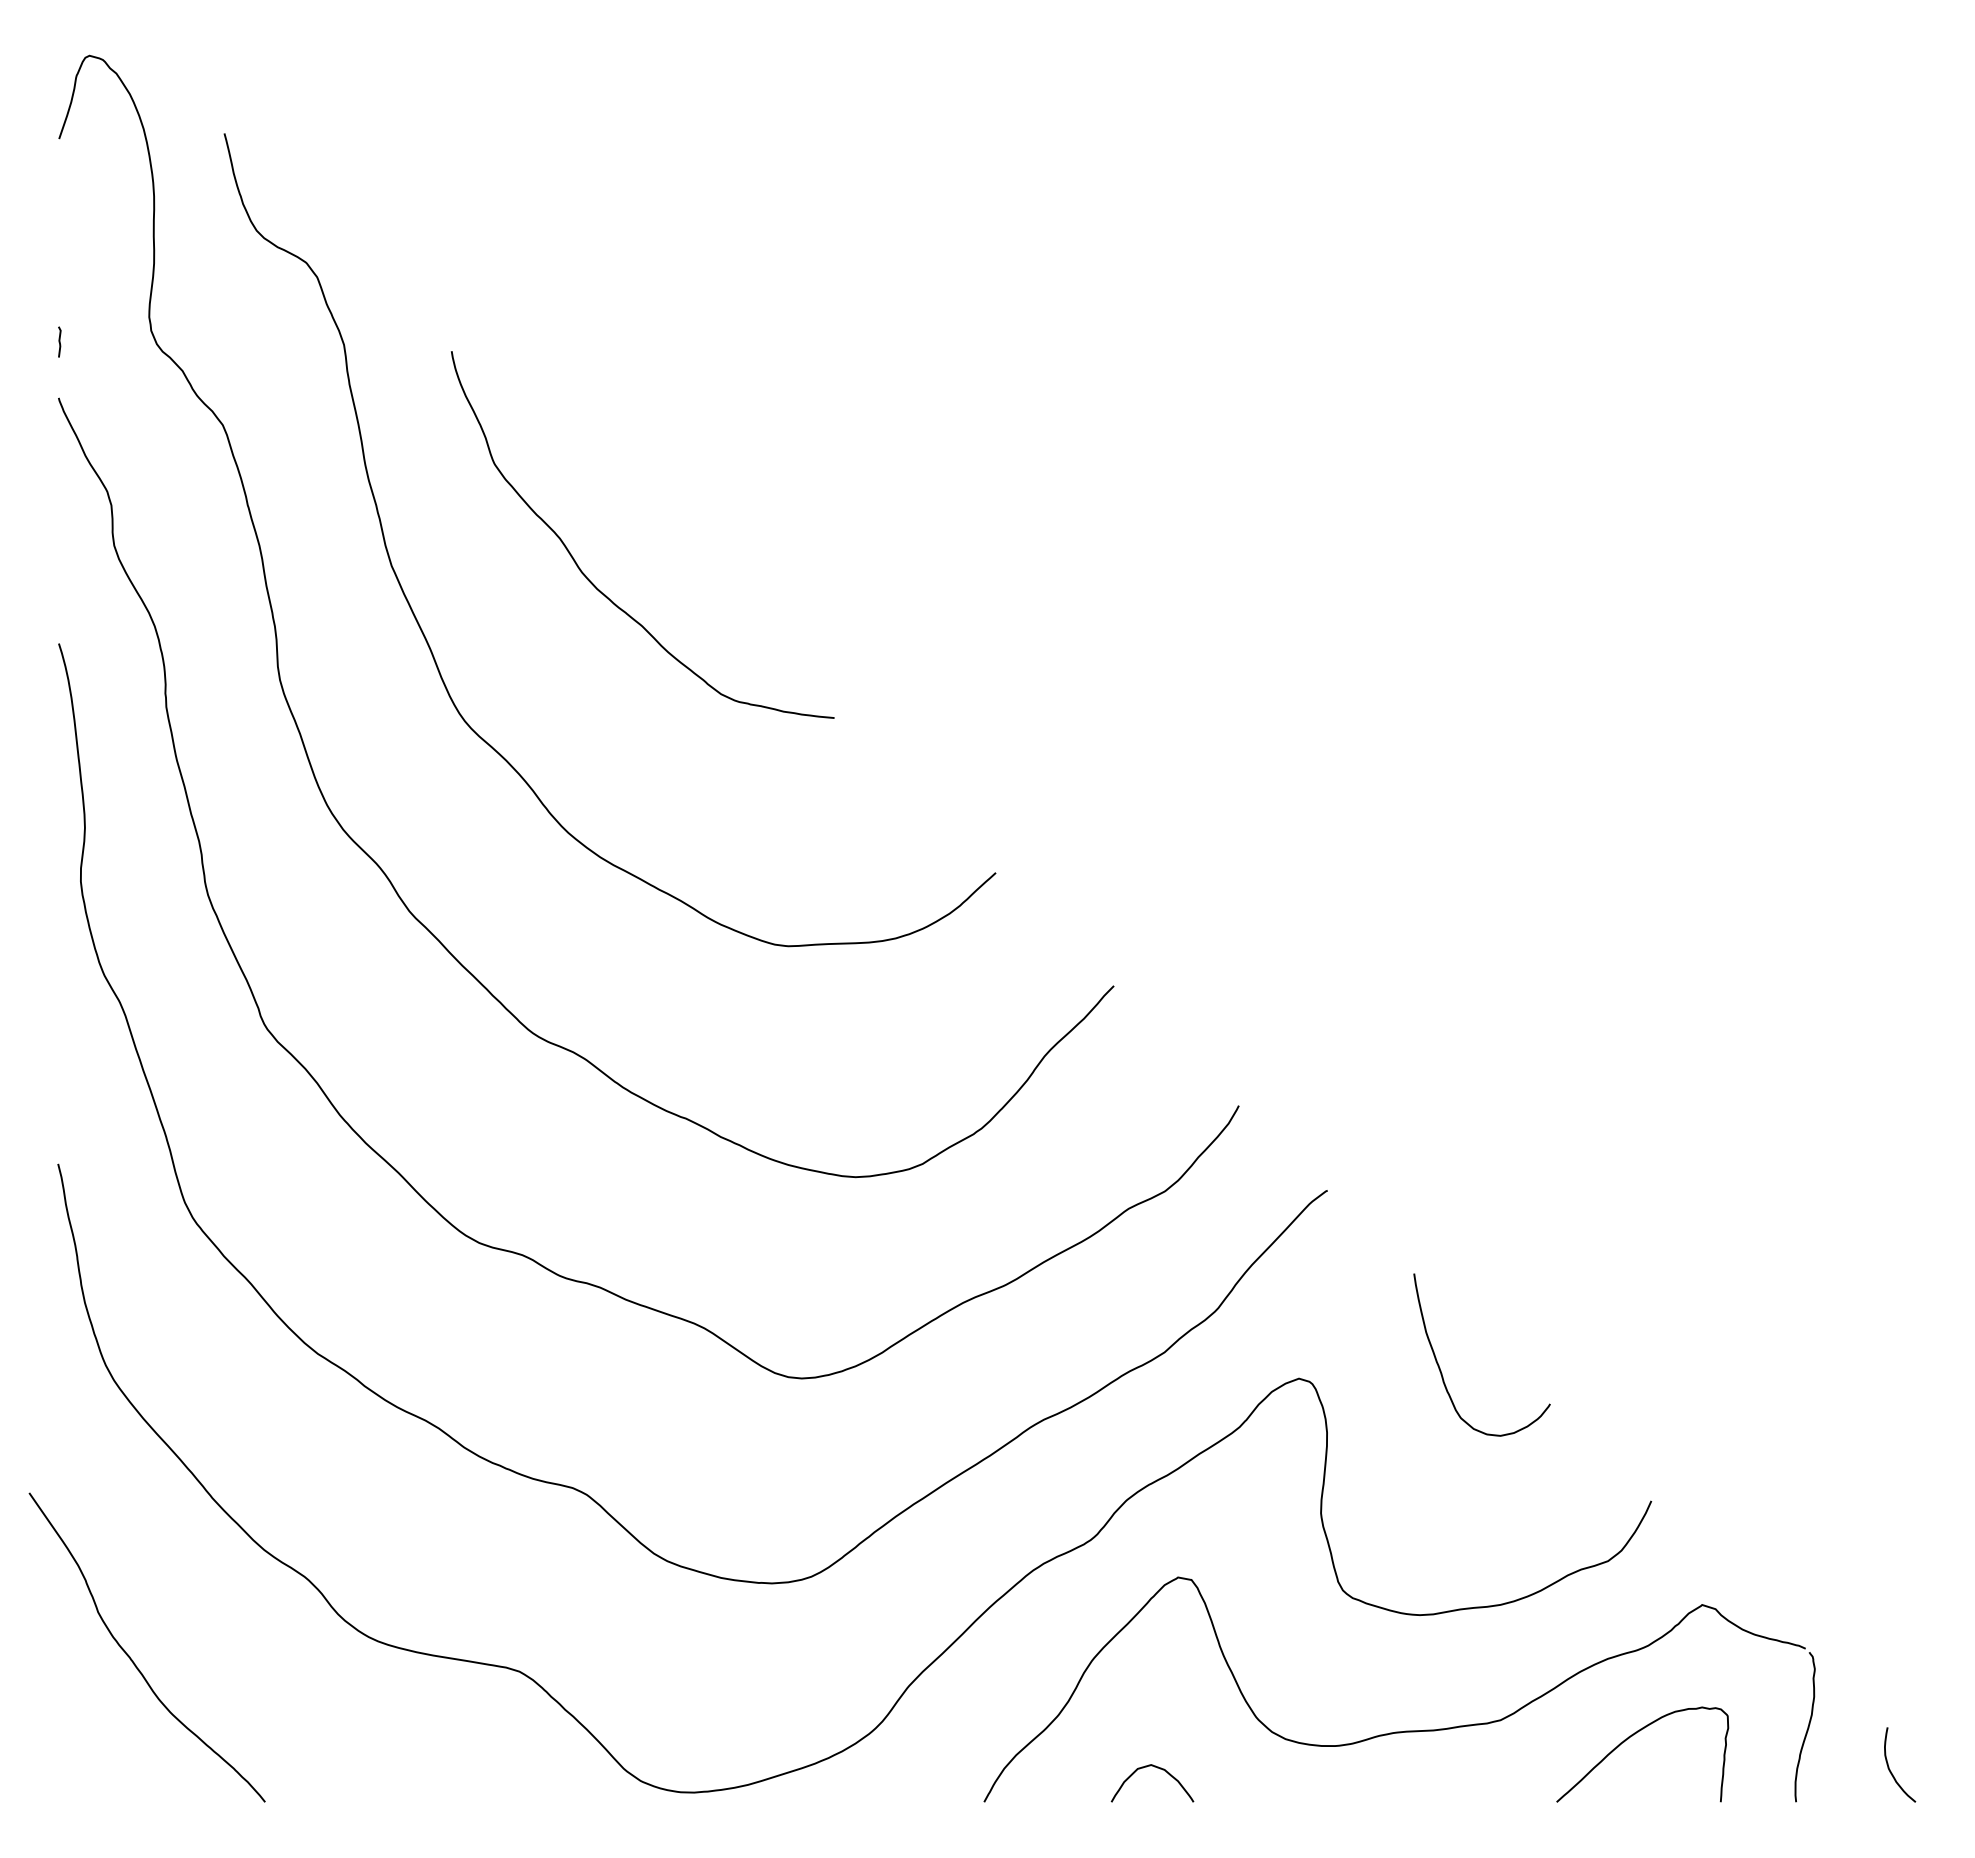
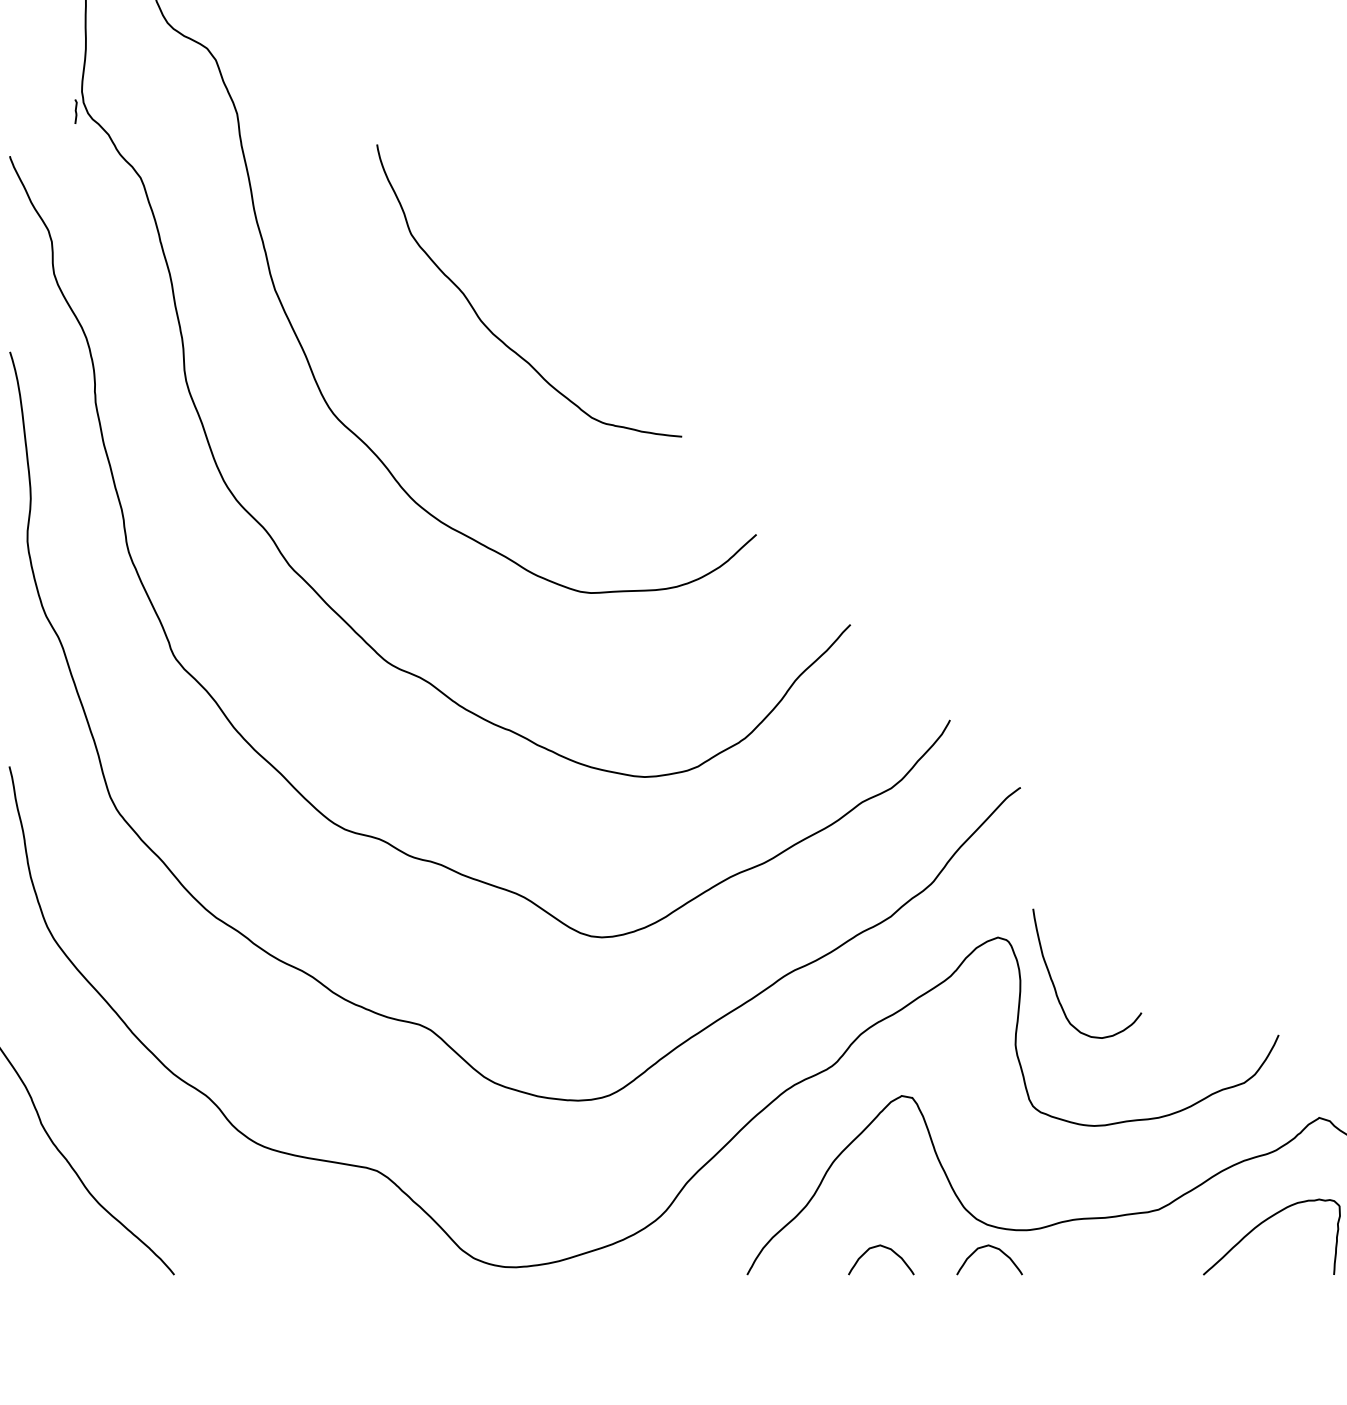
line: (59, 341) -> (75, 111), moved
curve: (593, 583) -> (490, 329), moved
curve: (1440, 1367) -> (1054, 983), moved
curve: (1293, 1768) -> (993, 1248), added

